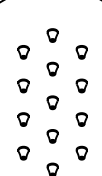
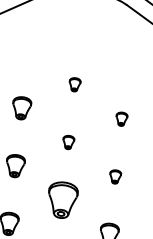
part: (52, 35) -> (74, 84), size x0.6
part: (81, 52) -> (121, 119), size x0.6
part: (52, 68) -> (68, 141), size x0.6
part: (81, 85) -> (115, 176), size x0.6
part: (52, 102) -> (62, 199), size x1.6

